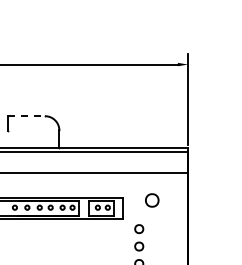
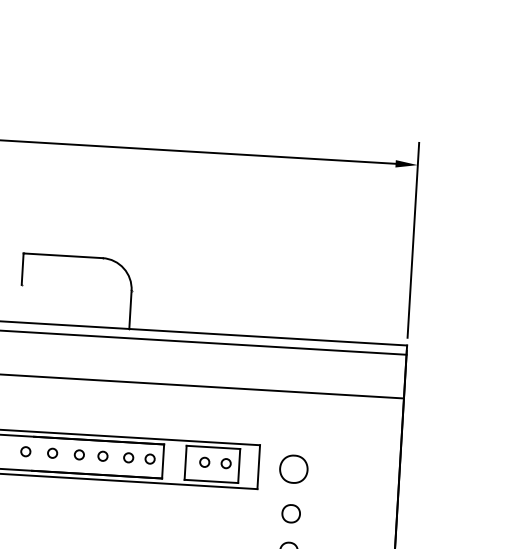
line: (27, 116) -> (64, 256), dashed -> solid
part: (152, 200) -> (294, 469), moved

